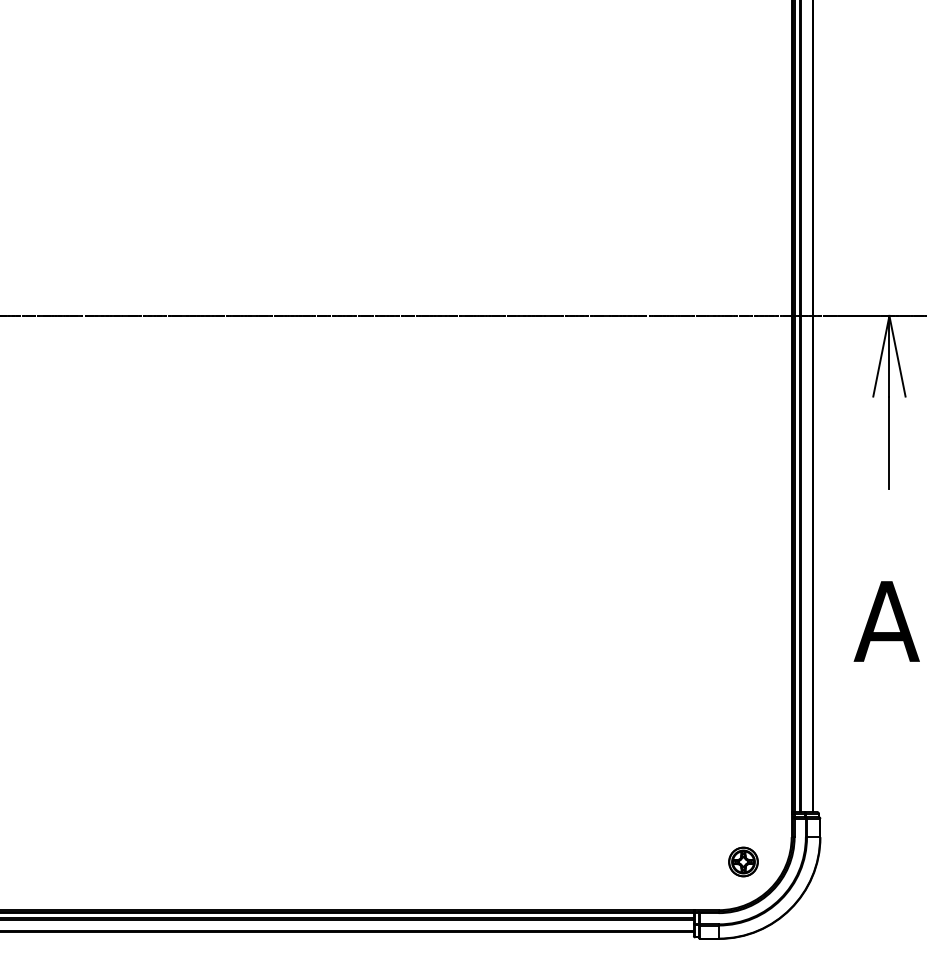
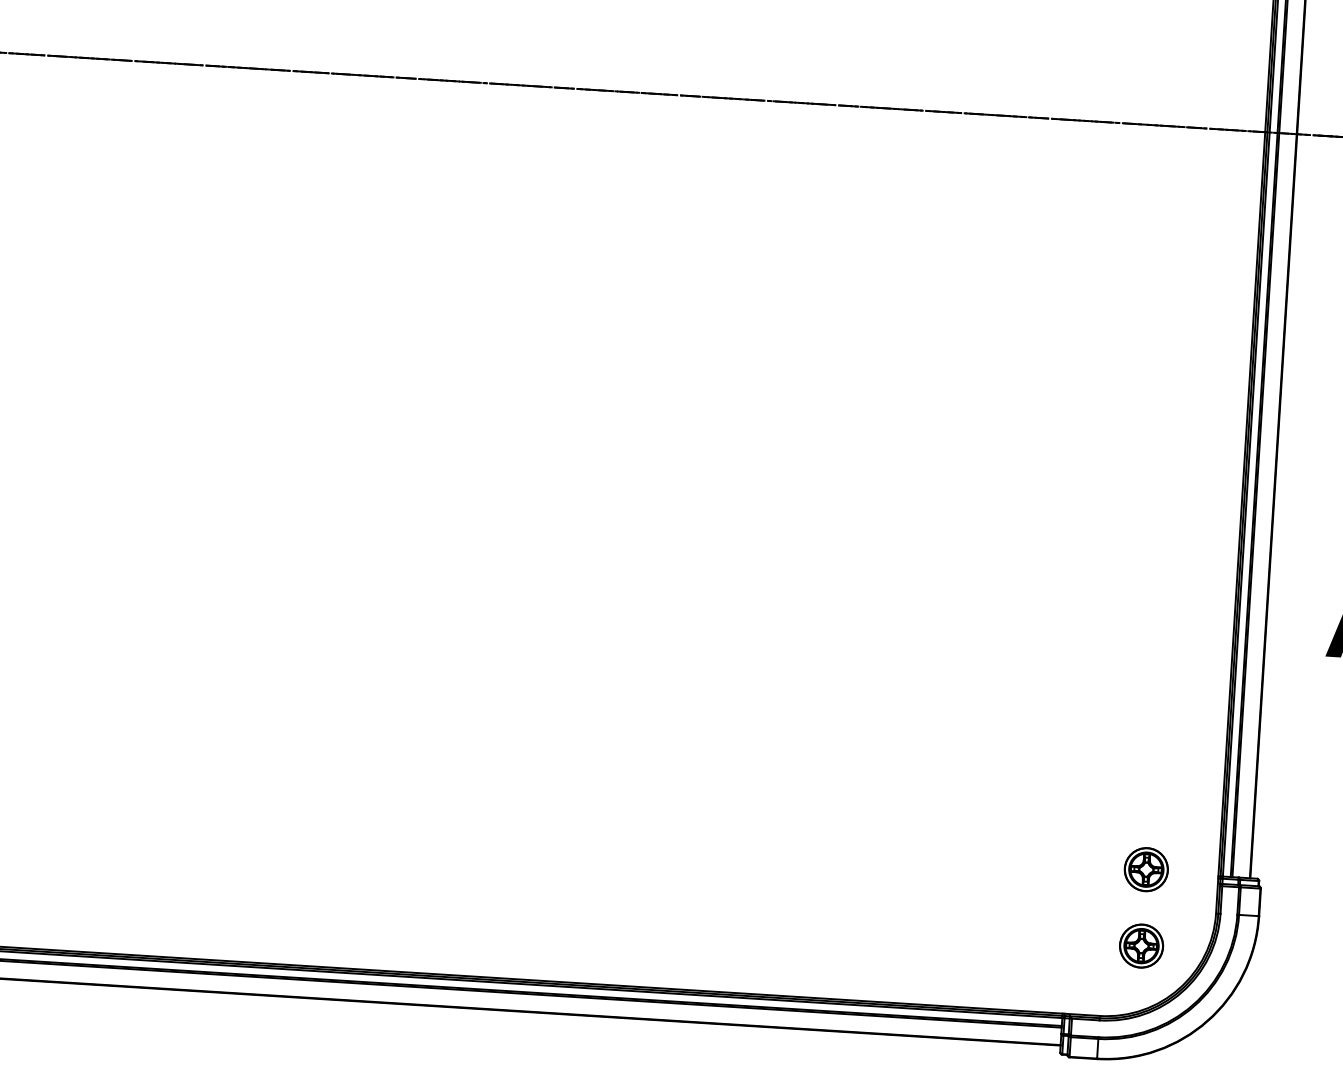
part: (743, 810) -> (1146, 868), added

